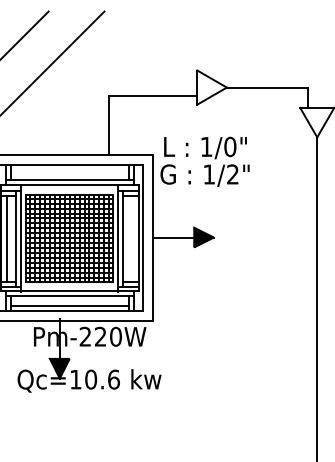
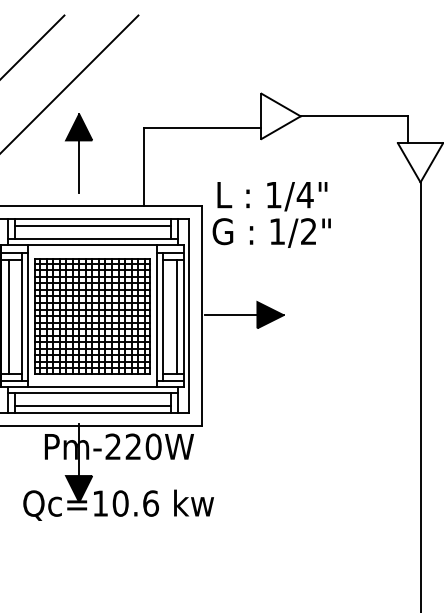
part: (59, 115) -> (78, 153), added
text: (229, 146) -> (304, 194), 1/0" -> 1/4"
line: (70, 170) -> (93, 226), added
line: (133, 238) -> (176, 316), added

